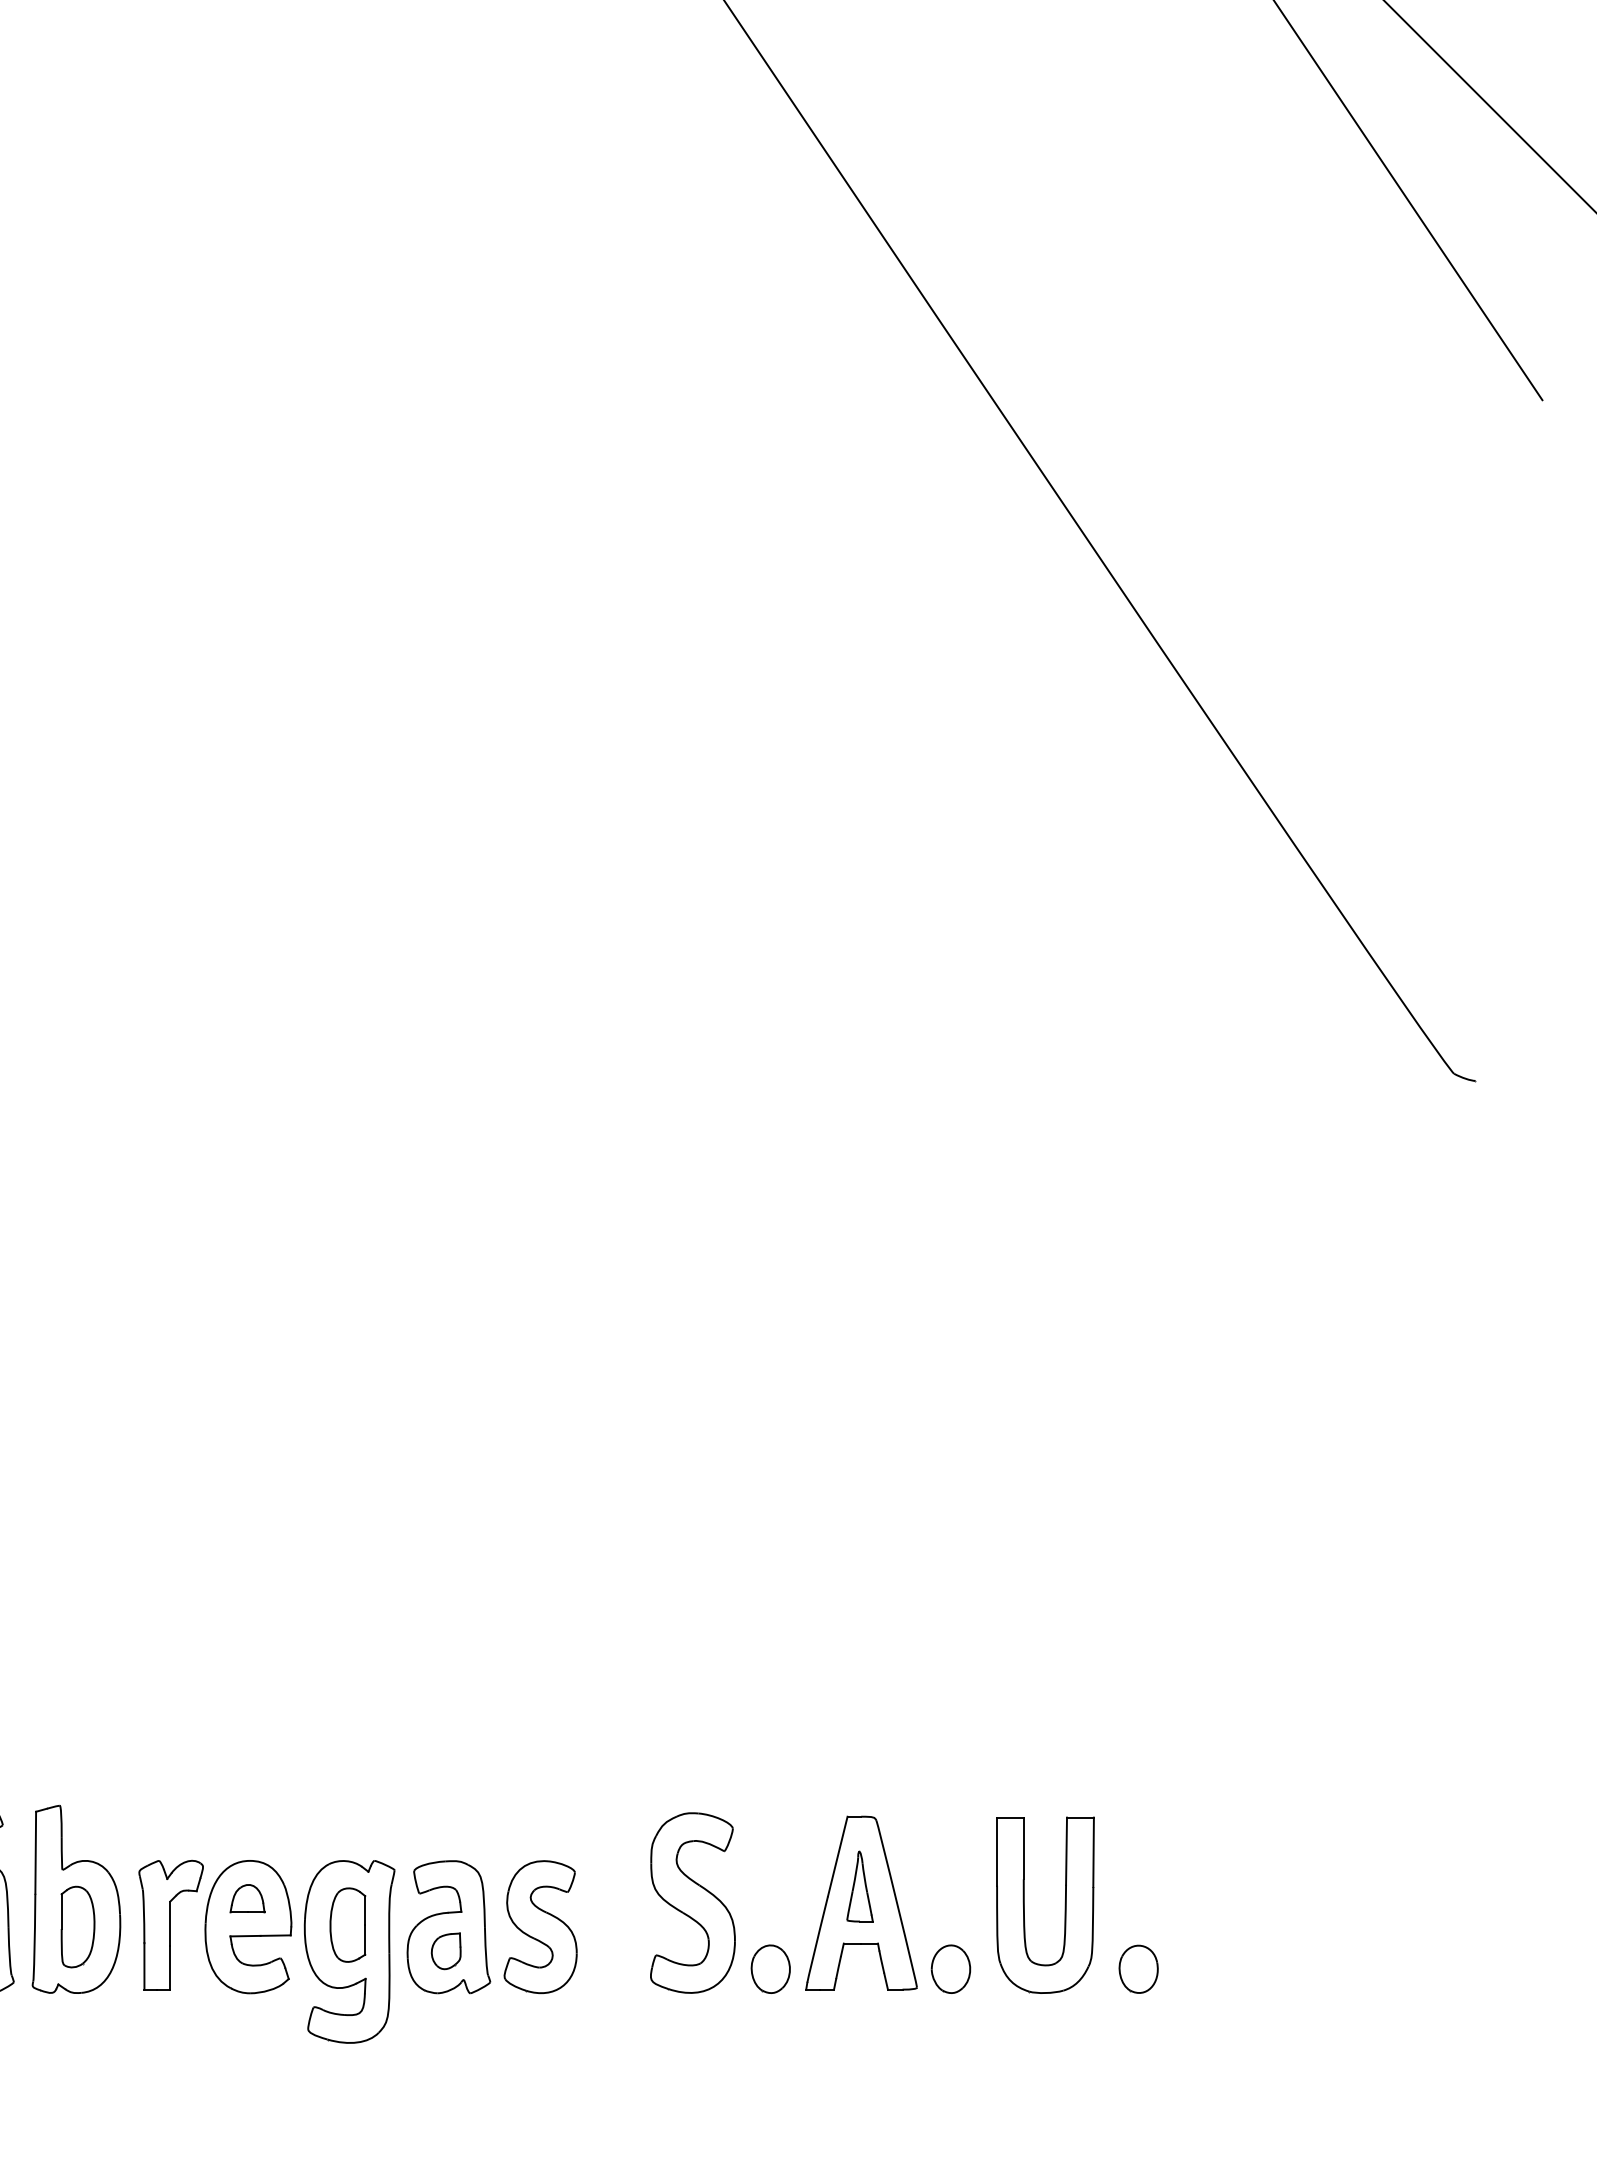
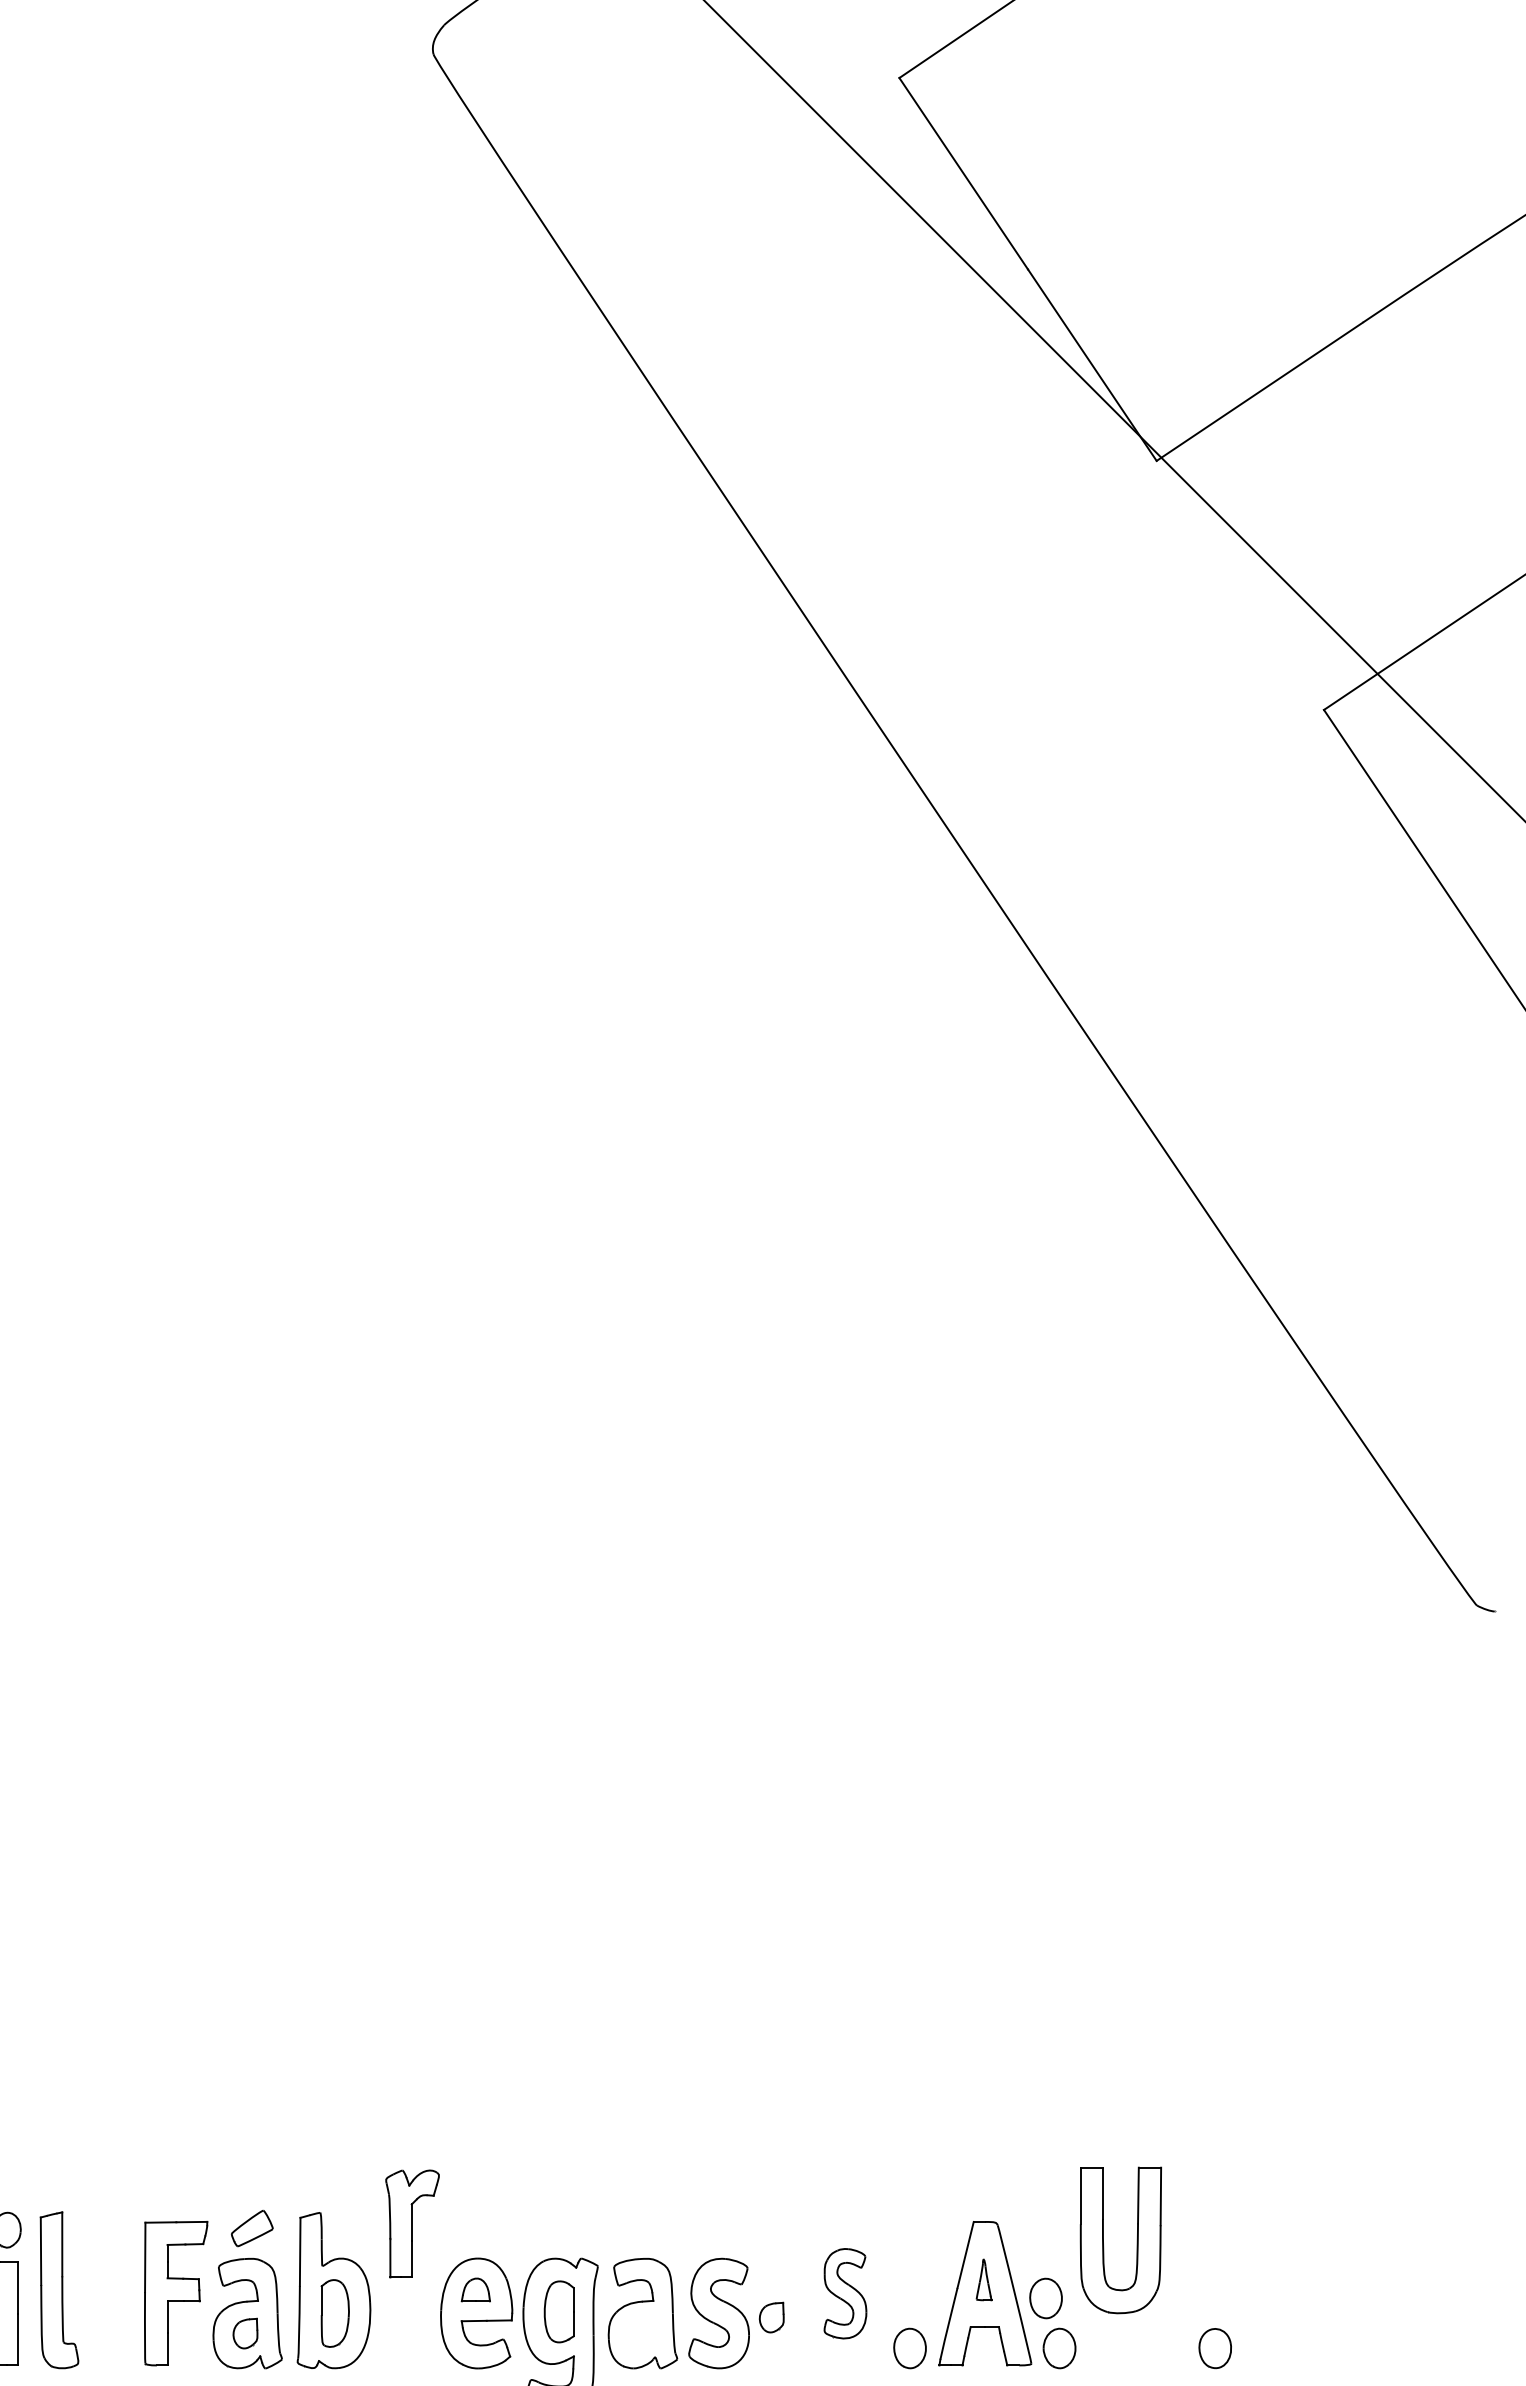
part: (859, 1886) -> (983, 2279), size x0.7
part: (692, 1902) -> (845, 2293), size x0.6
part: (1064, 1905) -> (1136, 2240), moved
part: (934, 1908) -> (1045, 2298), added
part: (171, 1924) -> (412, 2223), moved
part: (445, 1951) -> (771, 2317), moved

